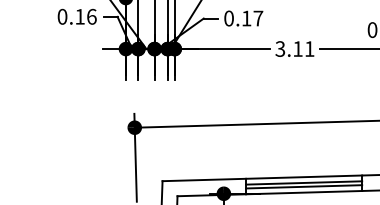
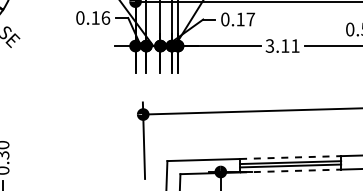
line: (303, 177) -> (290, 157), solid -> dashed
line: (303, 193) -> (290, 171), solid -> dashed

